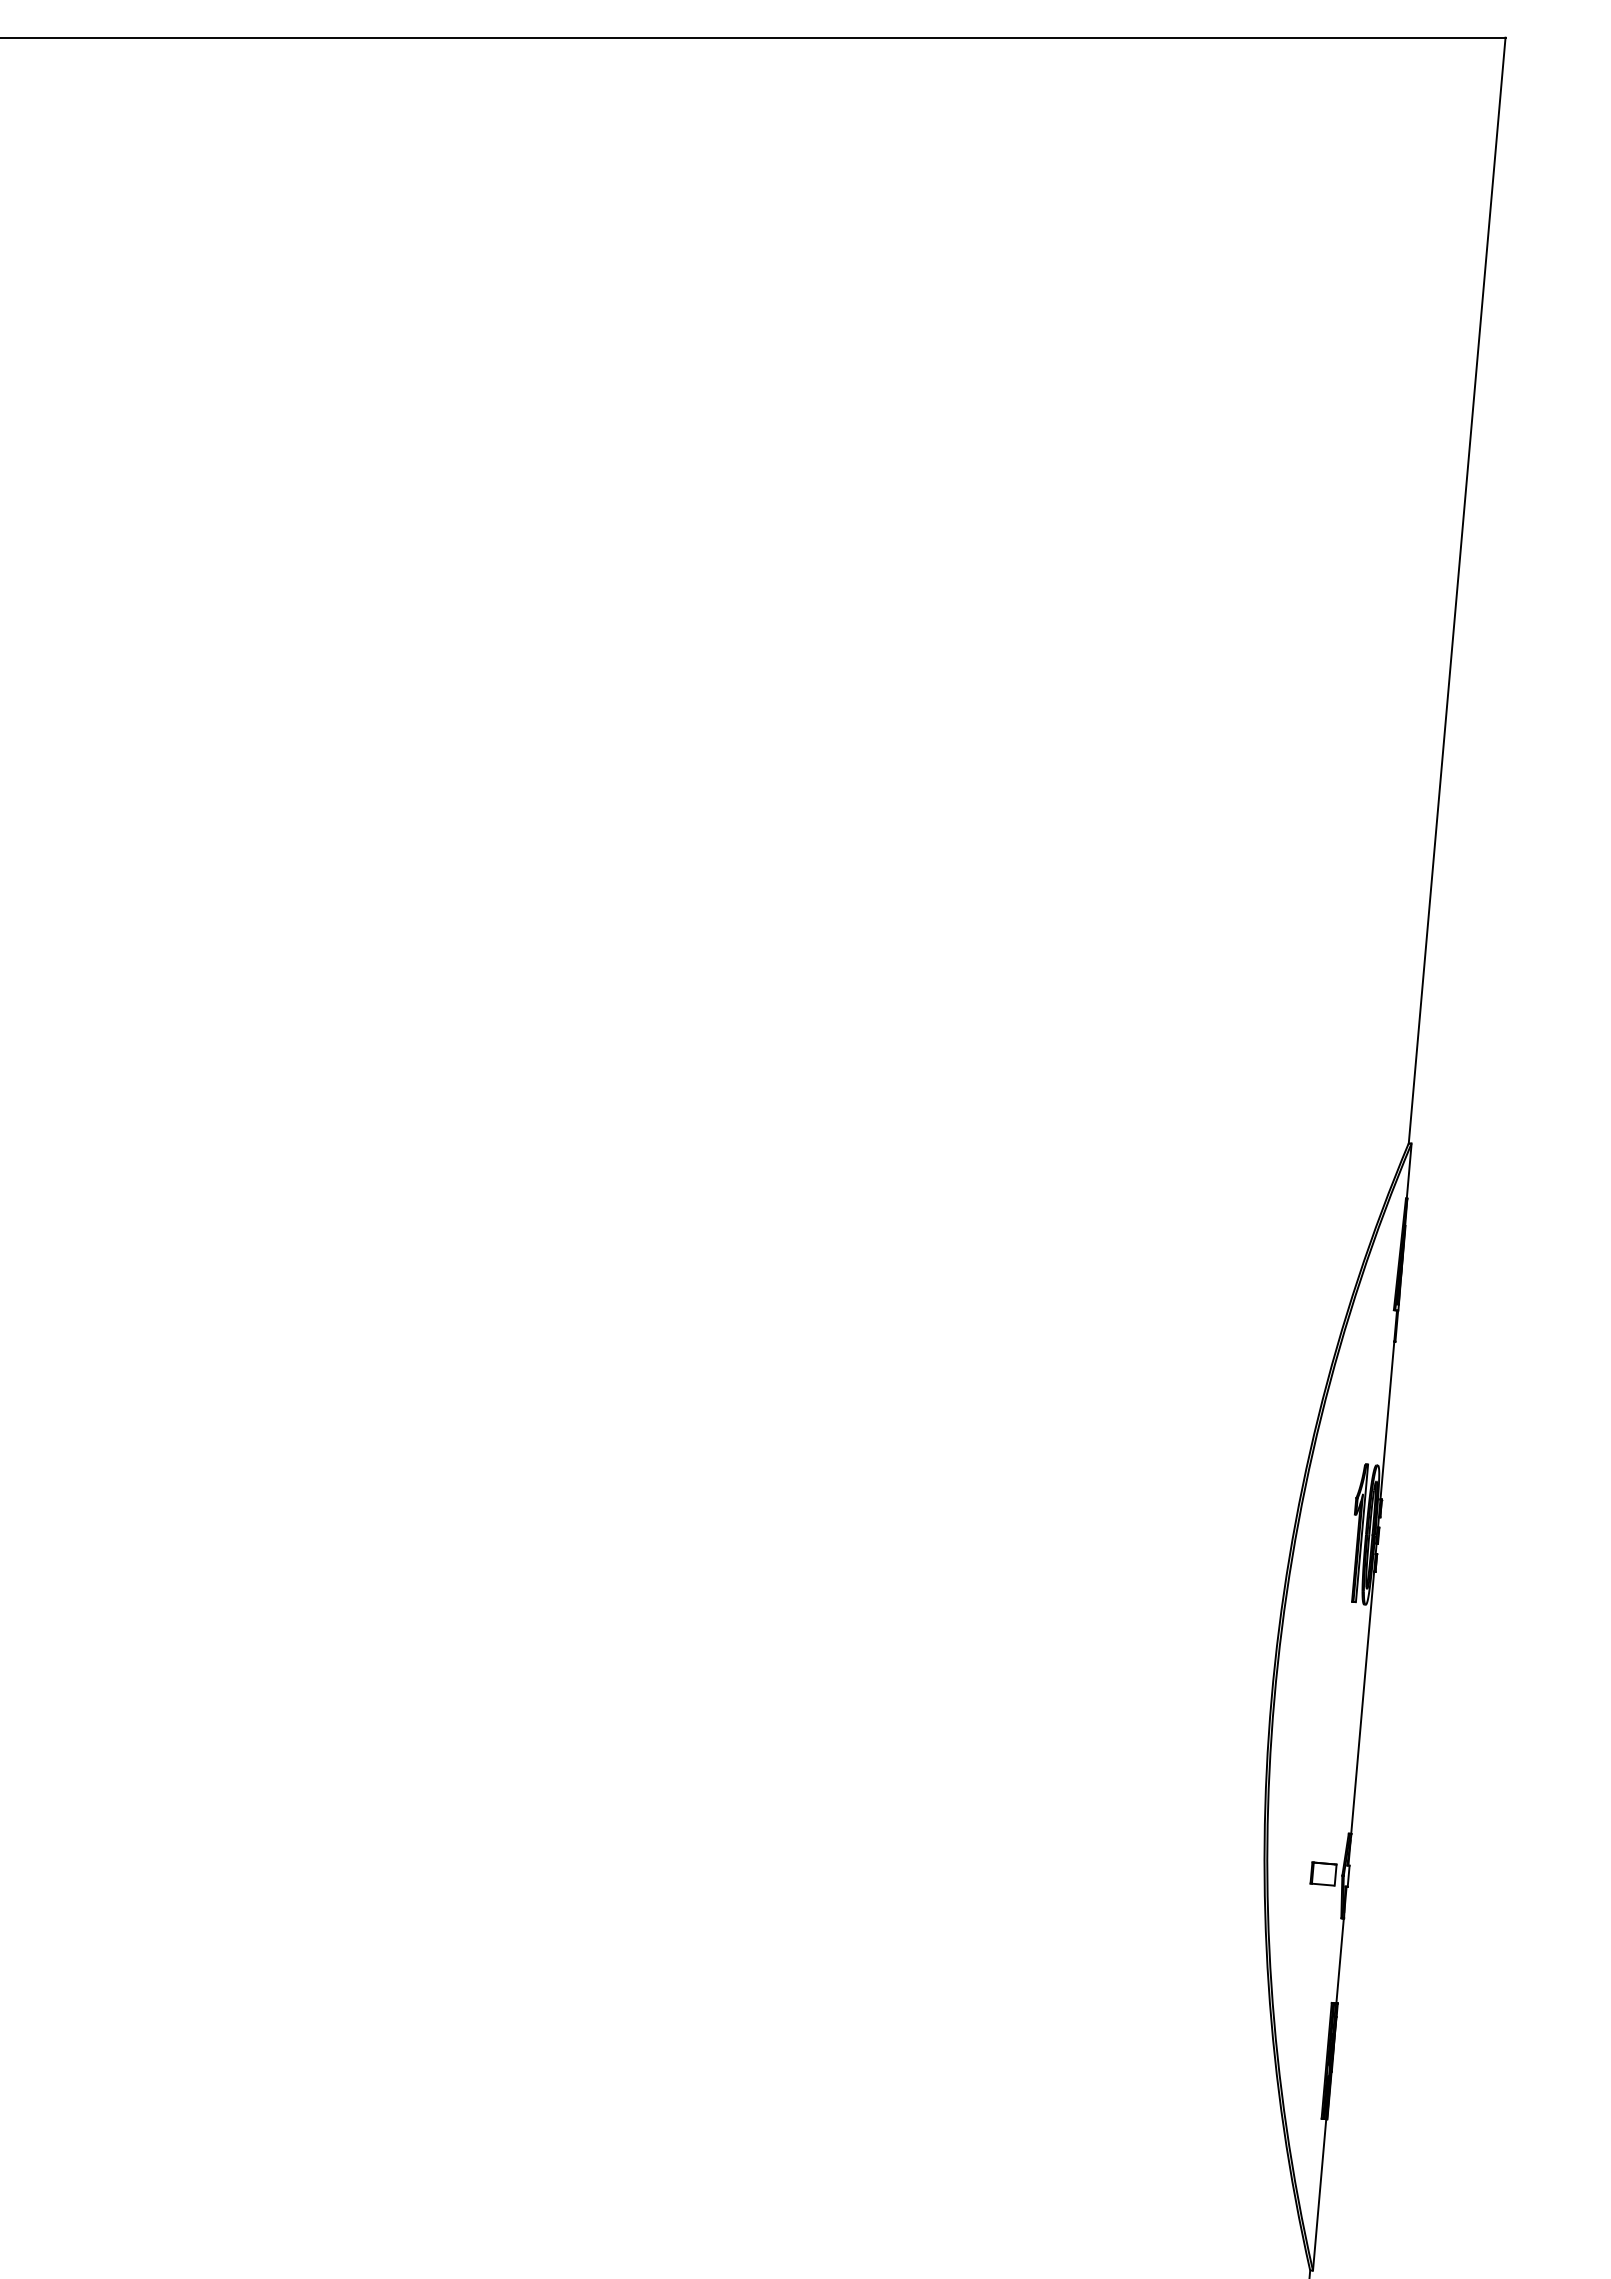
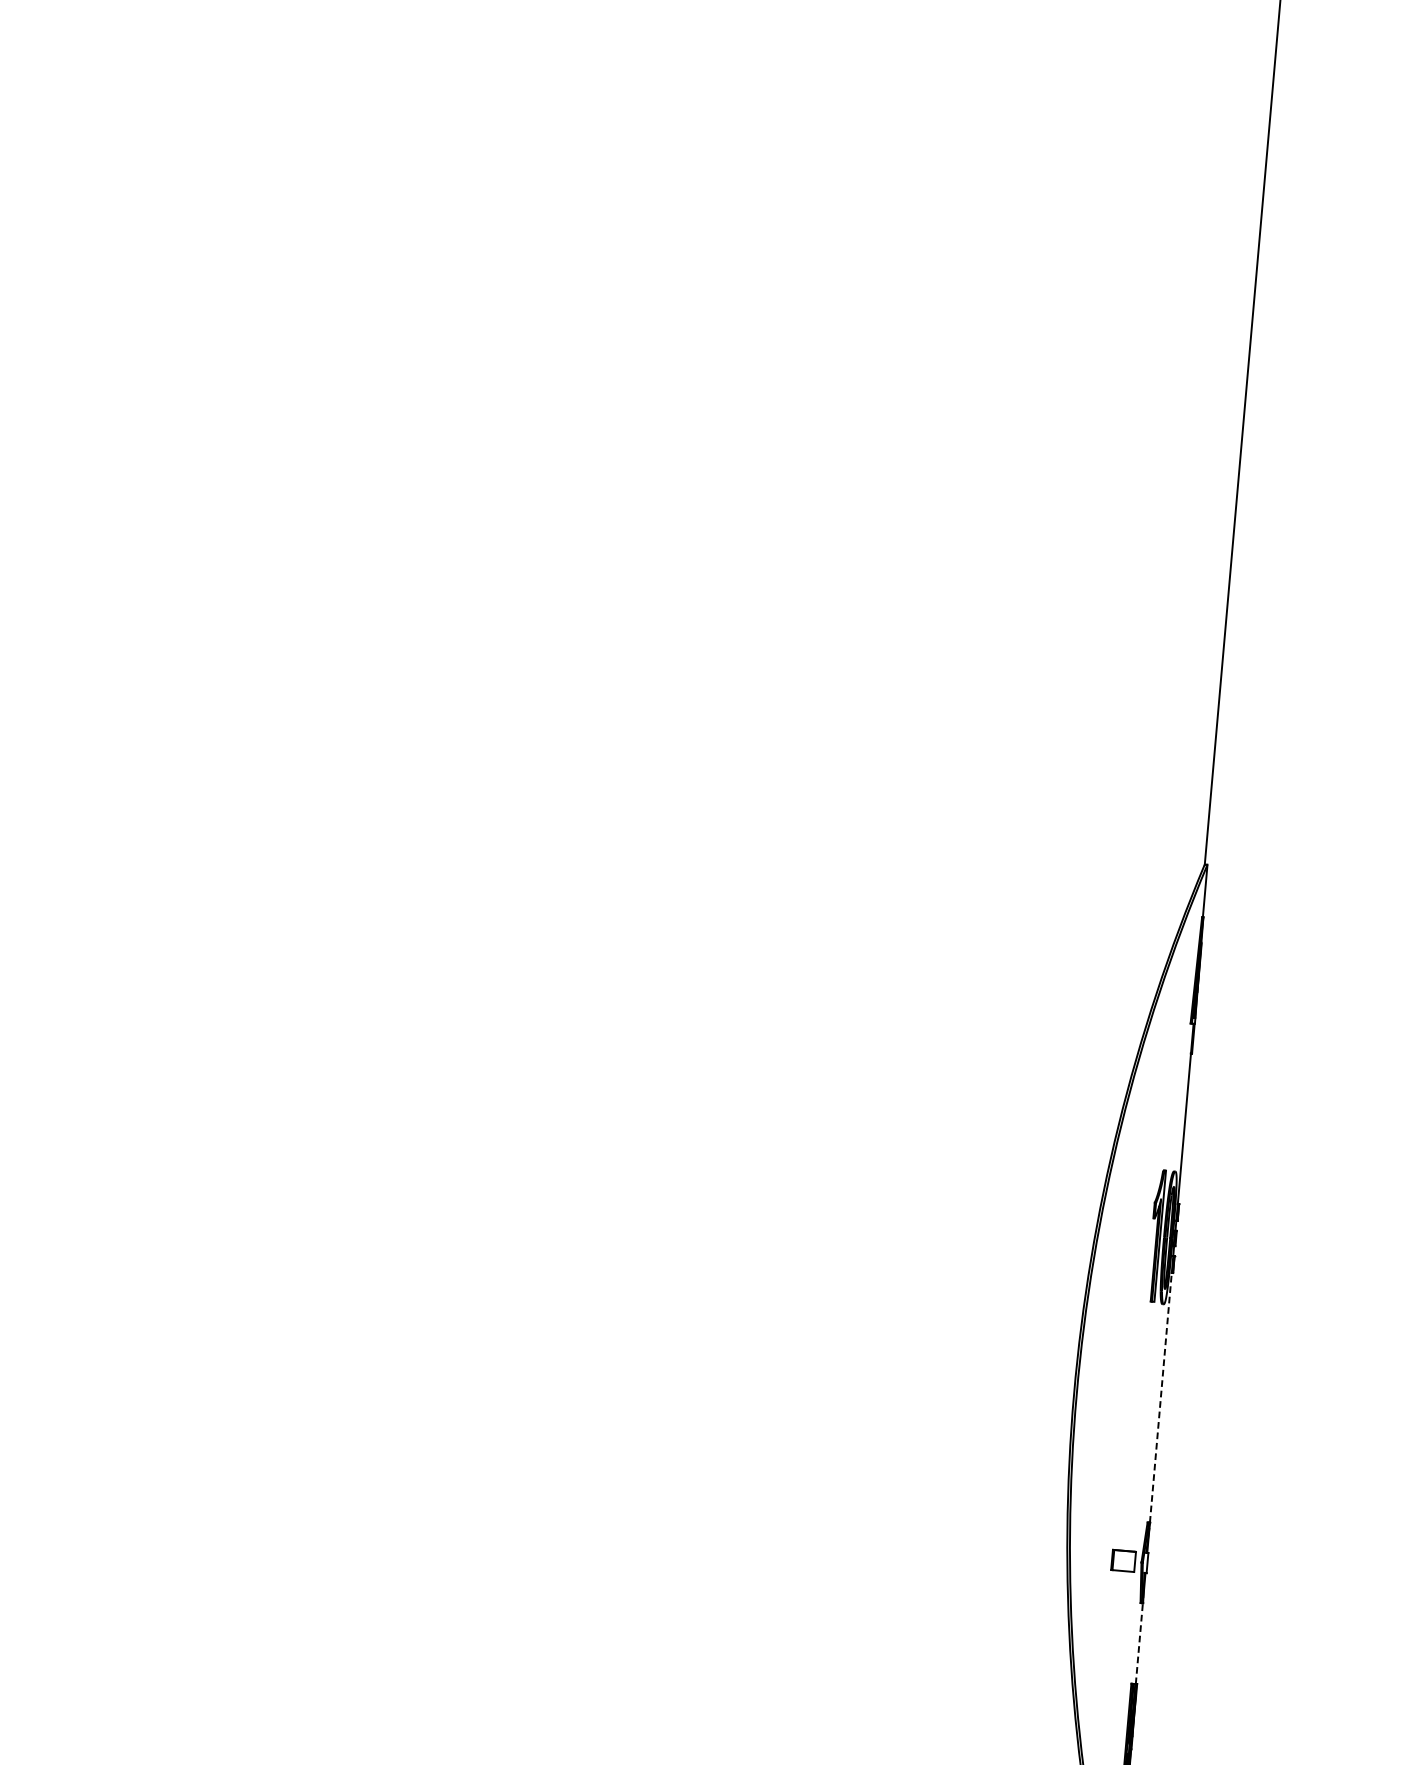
line: (1362, 1702) -> (1160, 1397), solid -> dashed
line: (1340, 1960) -> (1139, 1643), solid -> dashed

